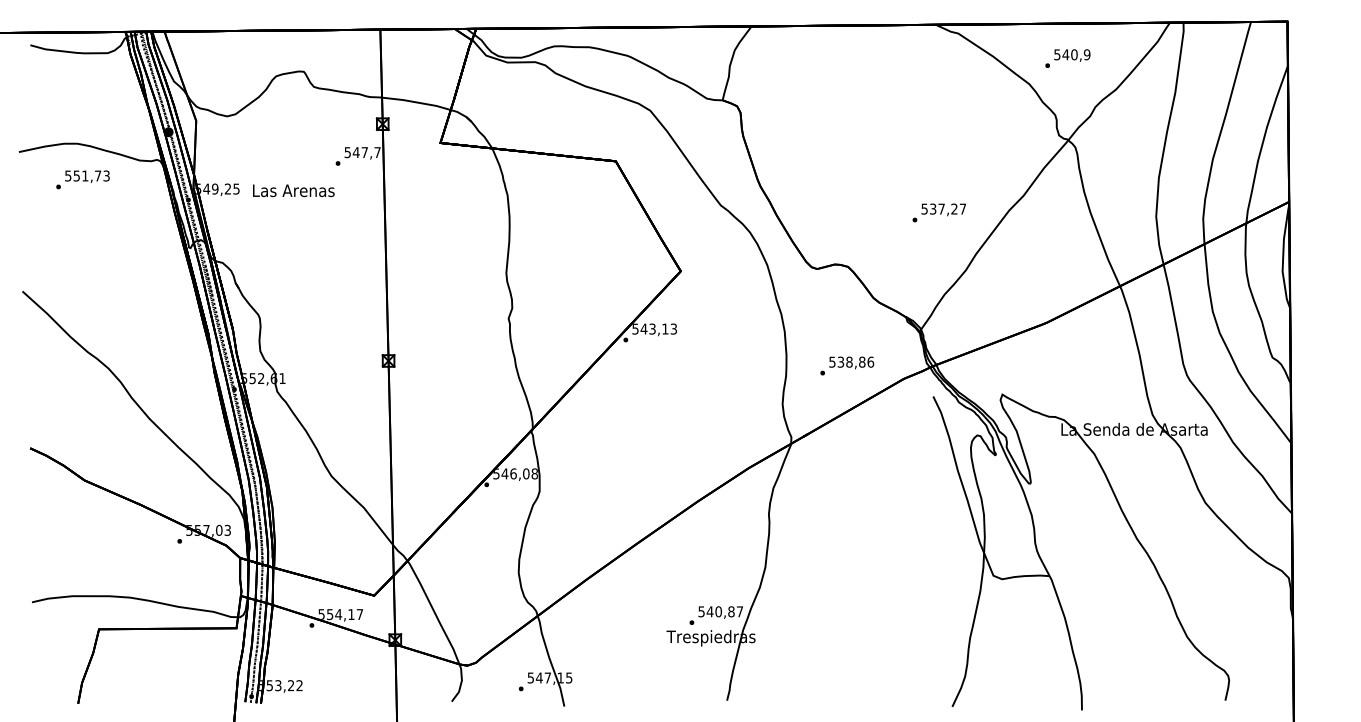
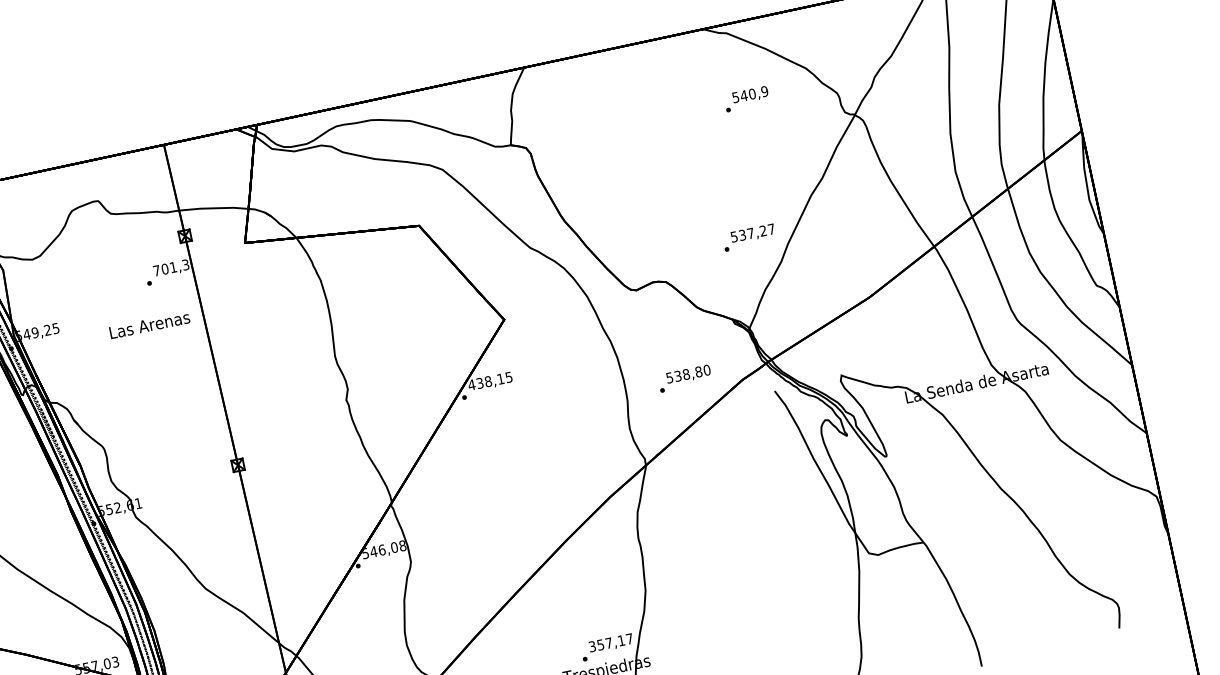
text: (1067, 58) -> (746, 99), moved
text: (362, 152) -> (171, 267), 547,7 -> 701,3
text: (293, 190) -> (149, 324), moved
text: (938, 212) -> (748, 237), moved
text: (654, 328) -> (490, 380), 543,13 -> 438,15
text: (870, 361) -> (706, 369), 538,86 -> 538,80
text: (716, 611) -> (606, 643), 540,87 -> 357,17

